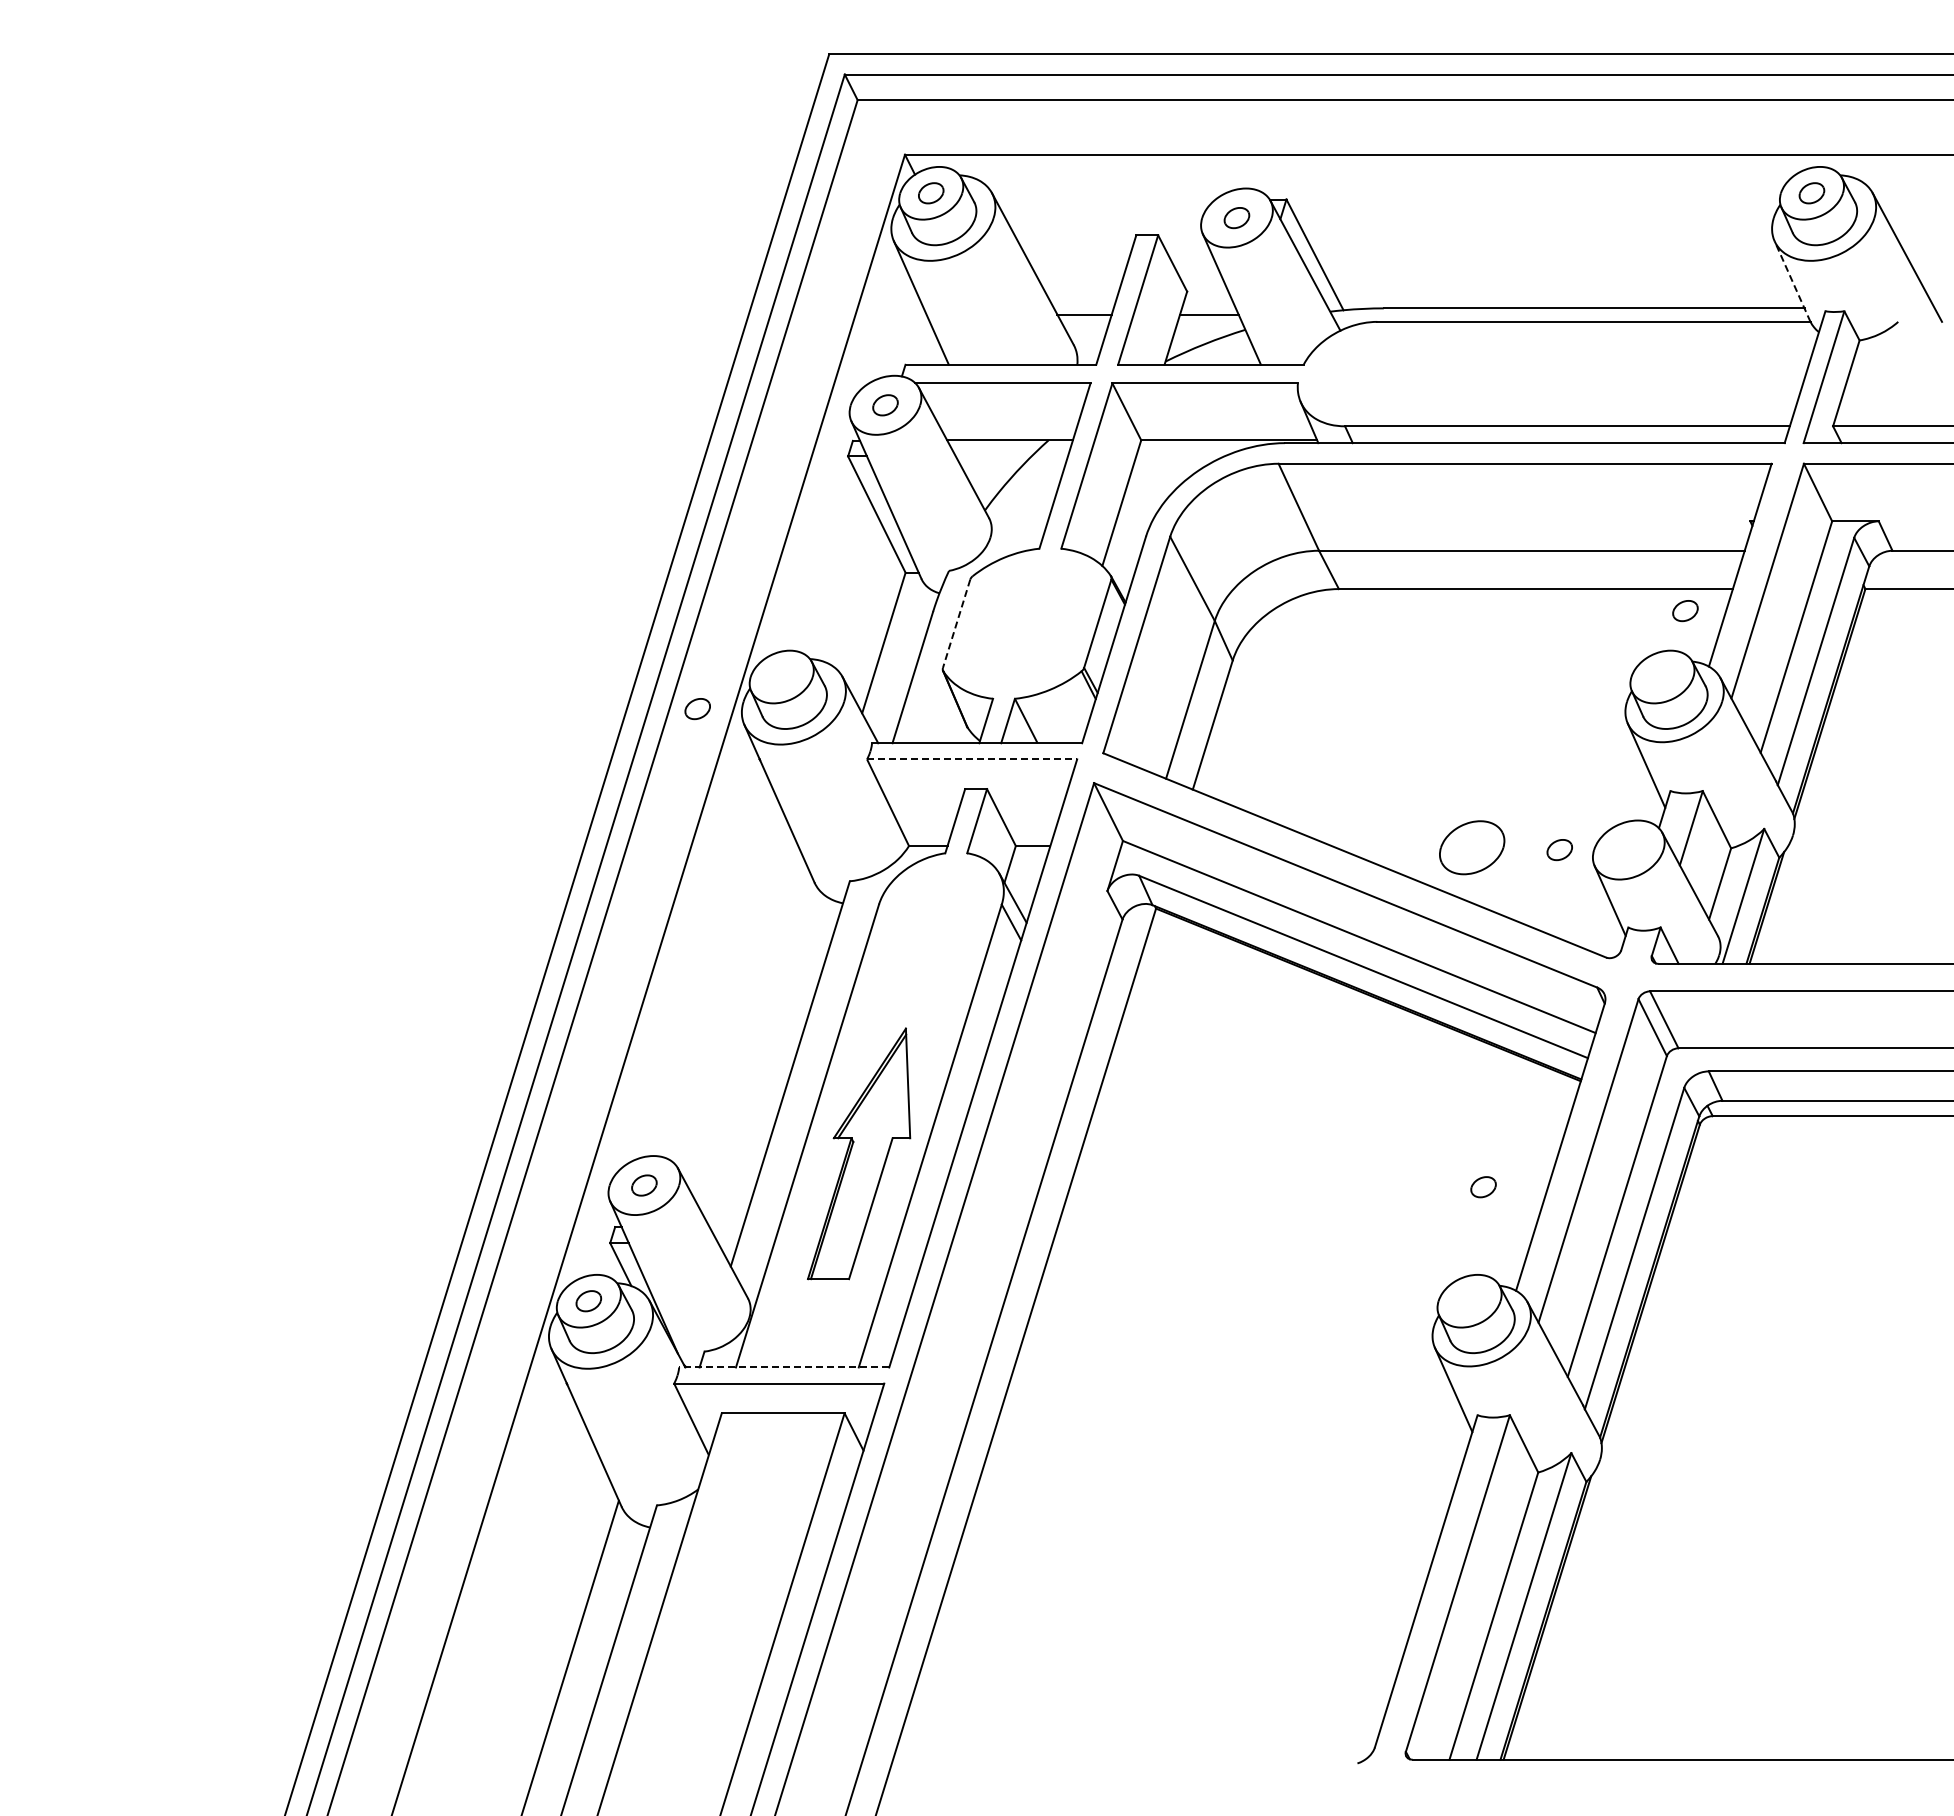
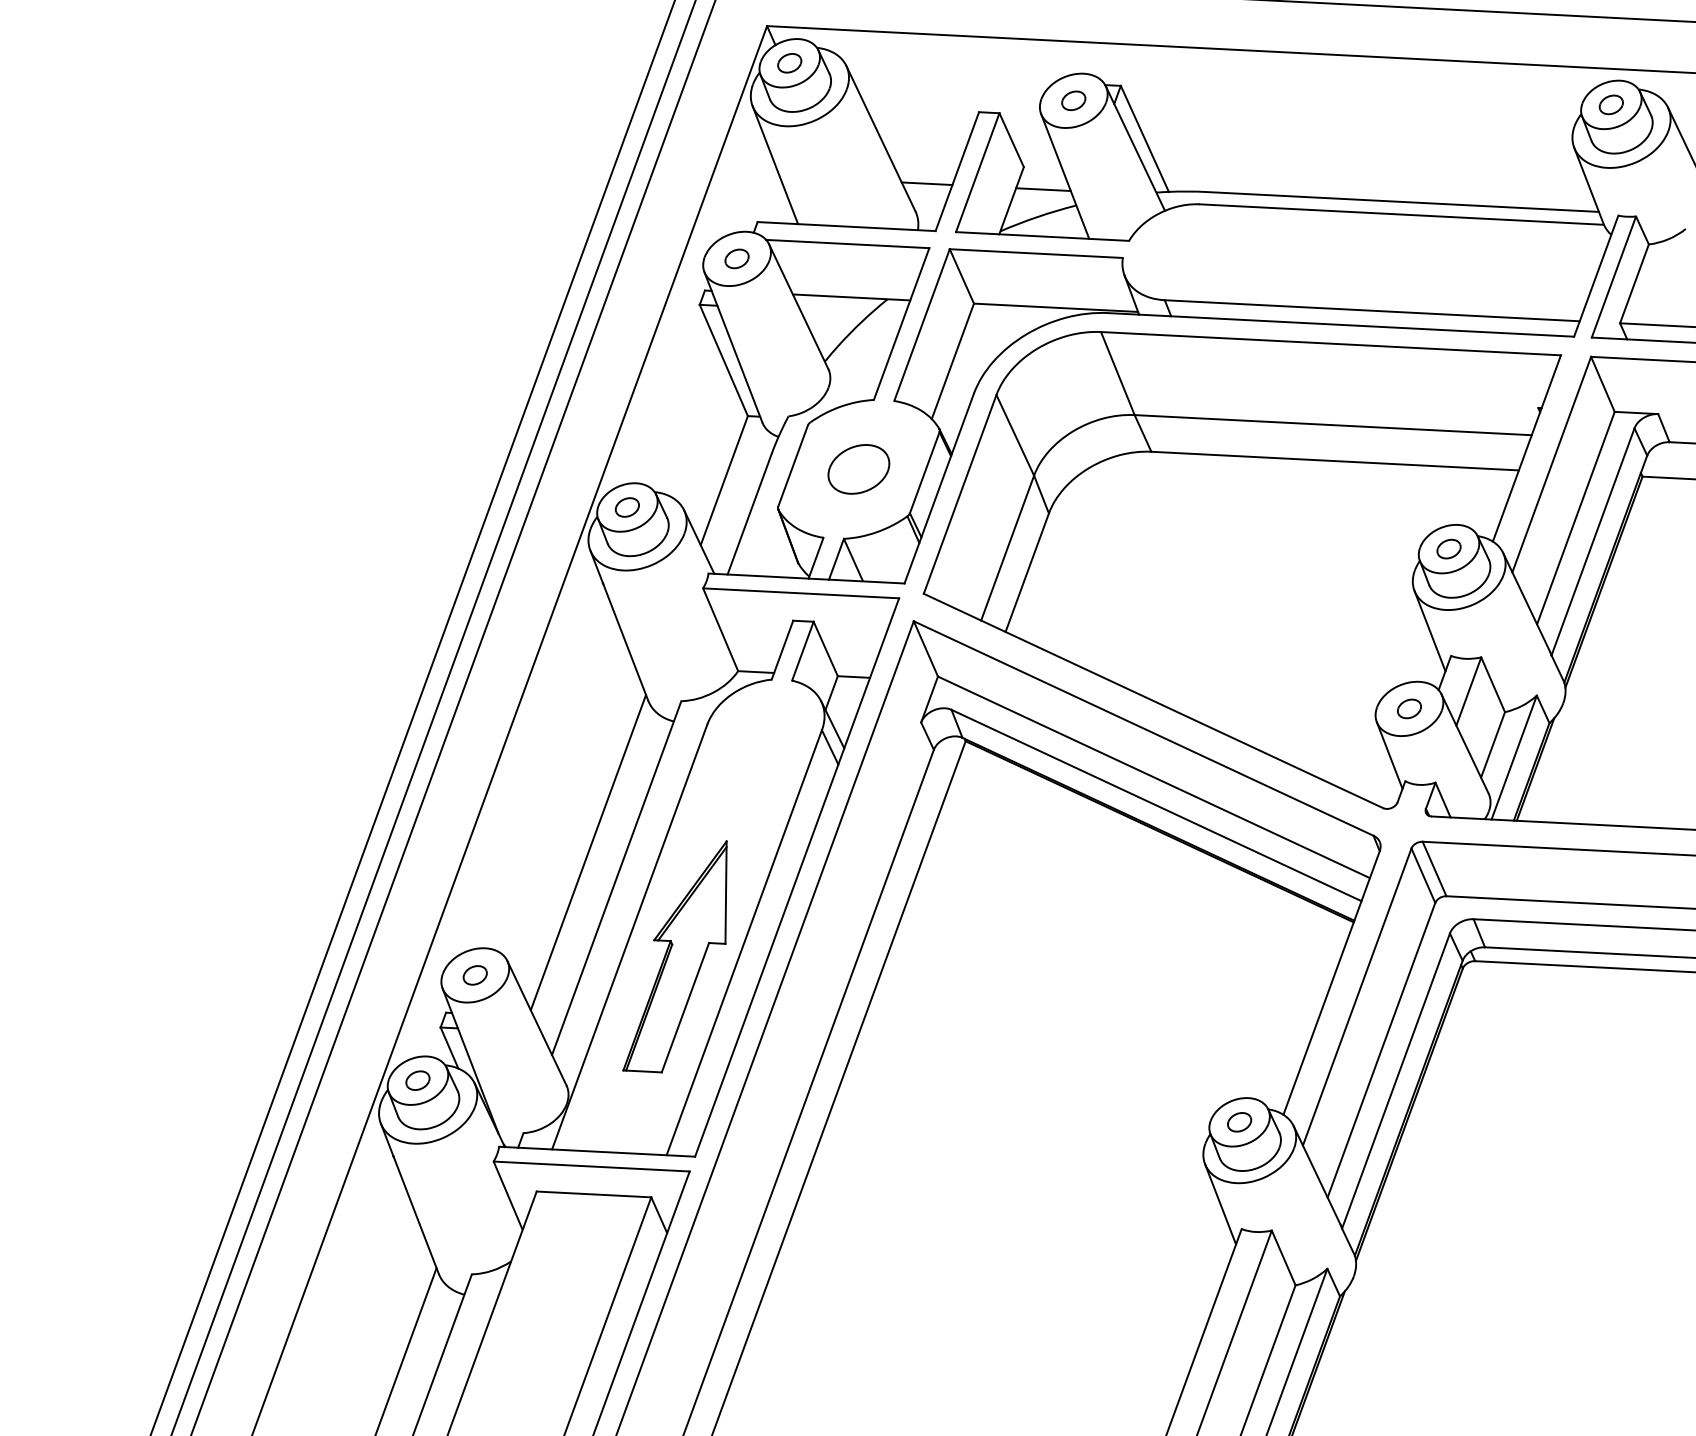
line: (1792, 281) -> (1589, 186), dashed -> solid
part: (1685, 611) -> (1449, 549), moved
line: (956, 624) -> (792, 466), dashed -> solid
part: (697, 709) -> (627, 507), moved
line: (972, 759) -> (801, 593), dashed -> solid
part: (1472, 847) -> (859, 469), moved
part: (1559, 850) -> (1409, 709), moved
line: (758, 1047) -> (588, 852), added
part: (1483, 1187) -> (1239, 1122), moved
line: (783, 1367) -> (596, 1151), dashed -> solid

